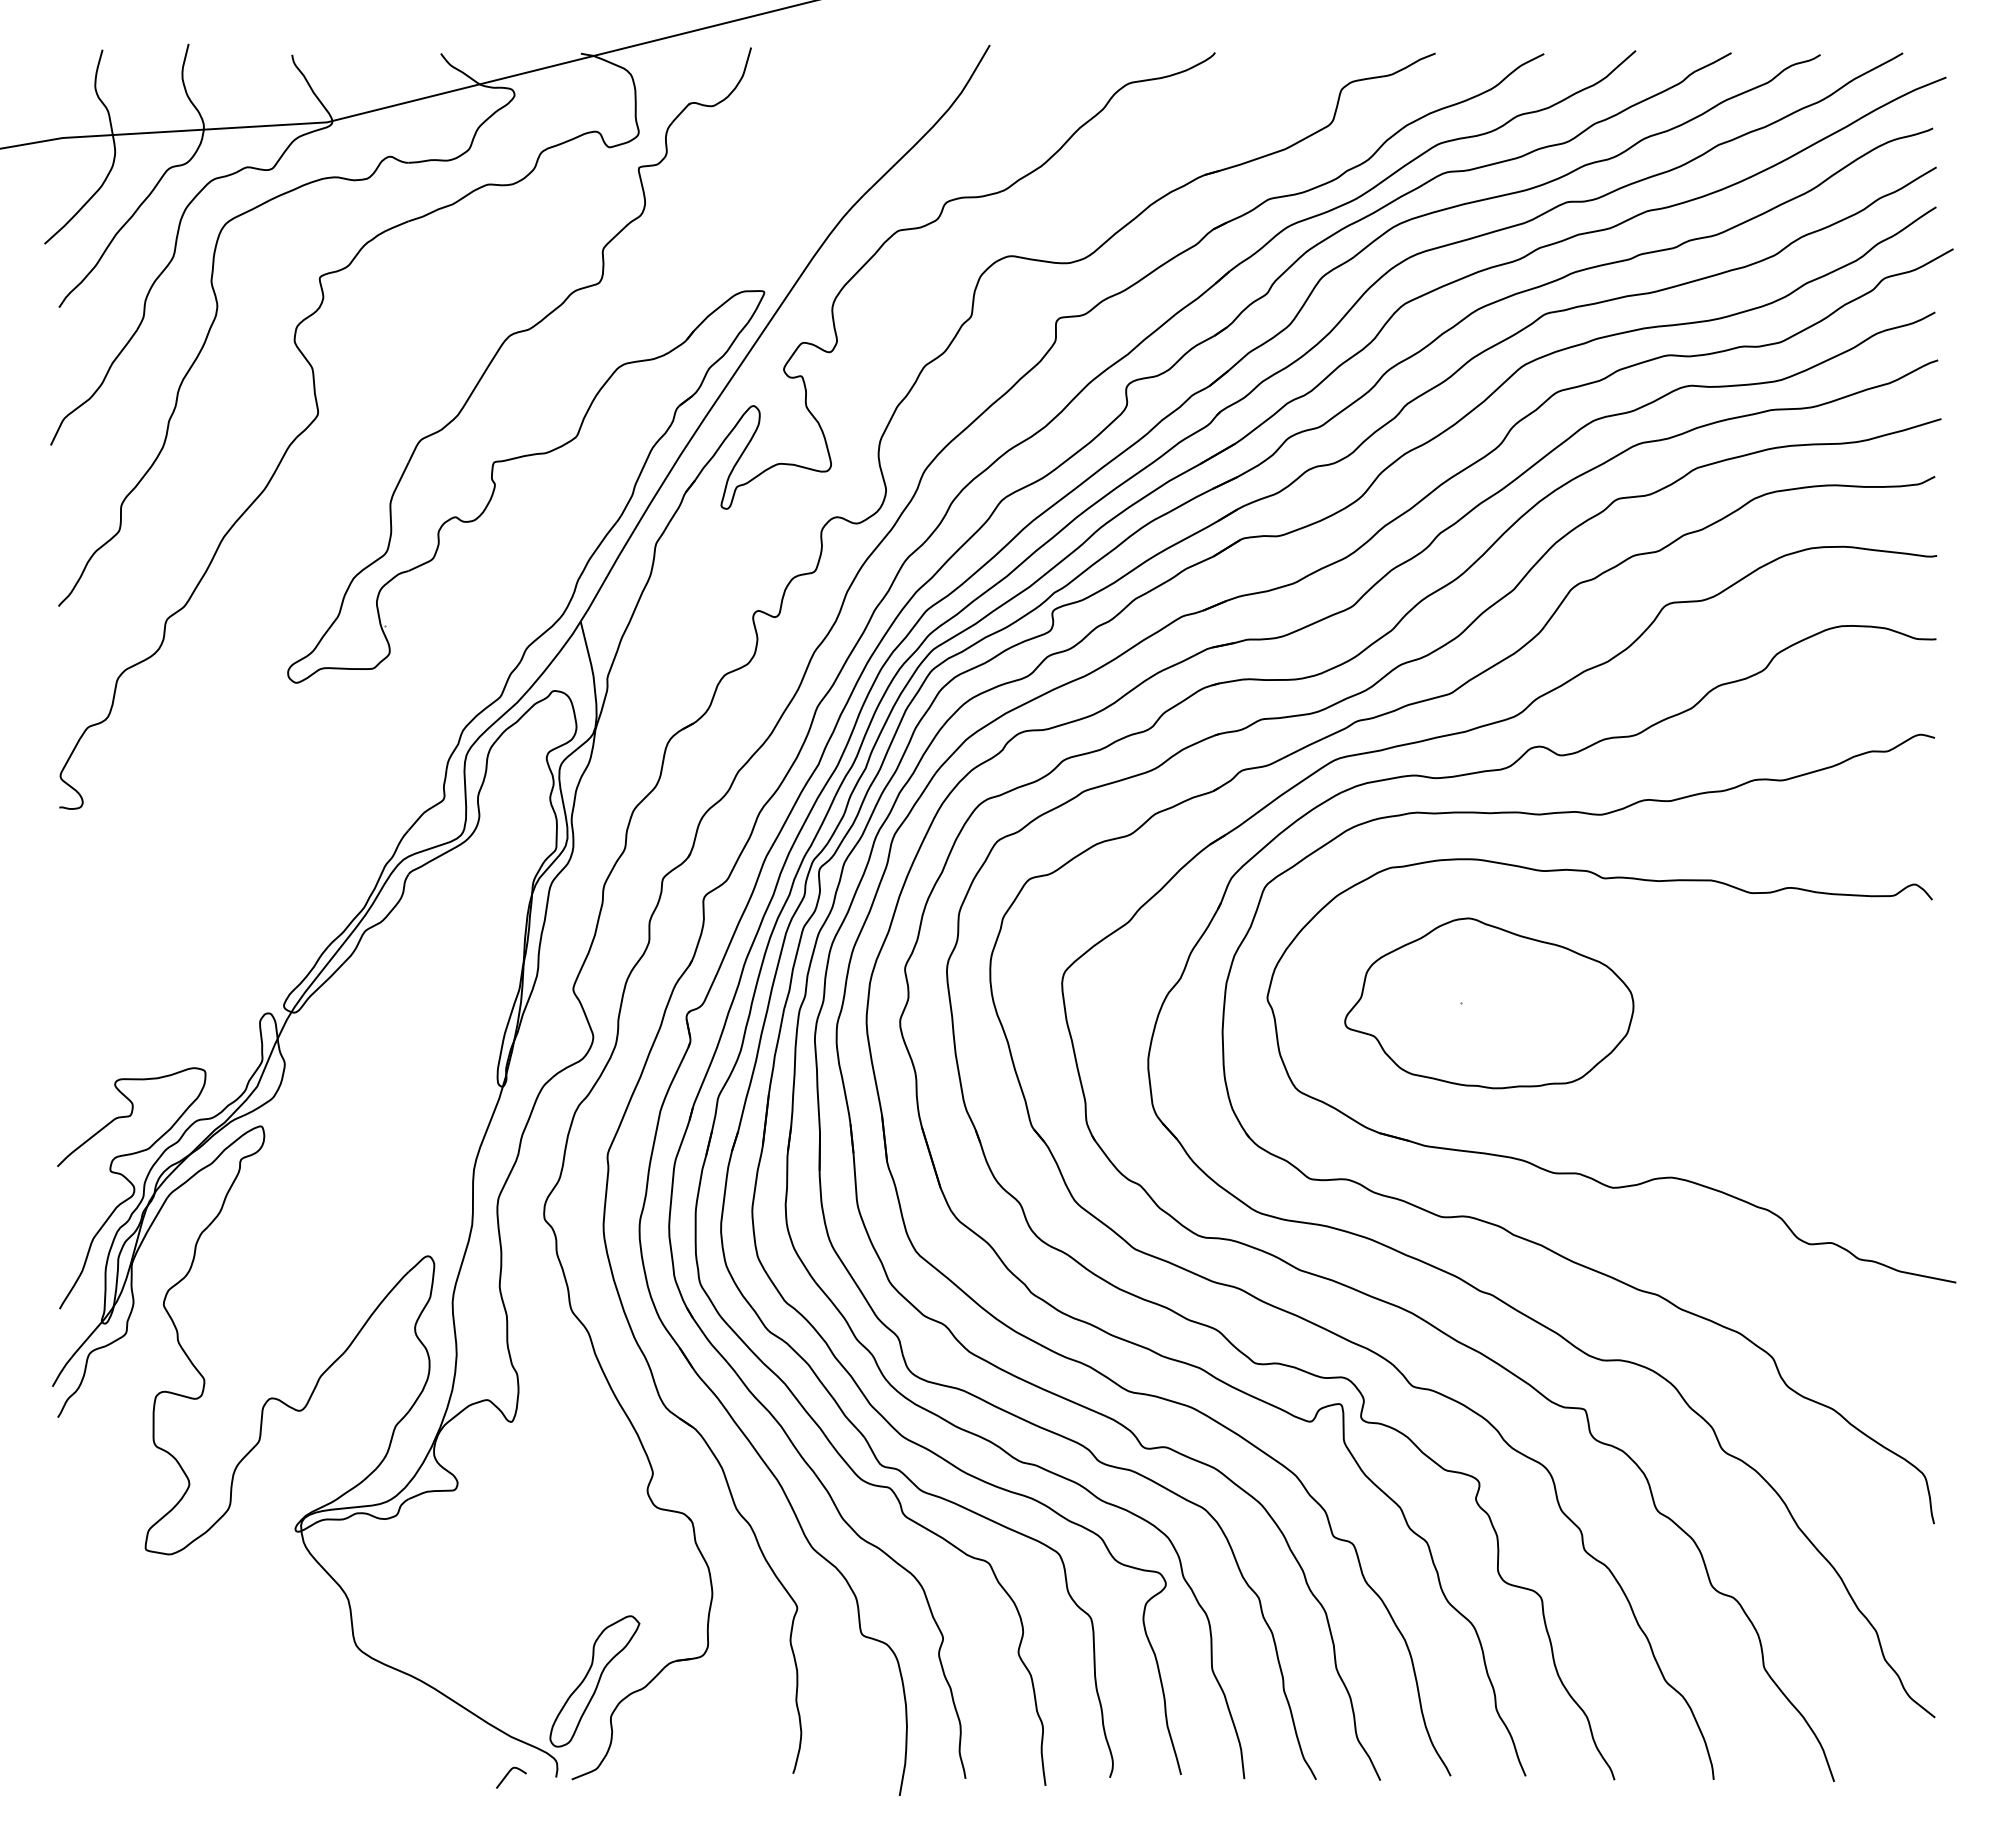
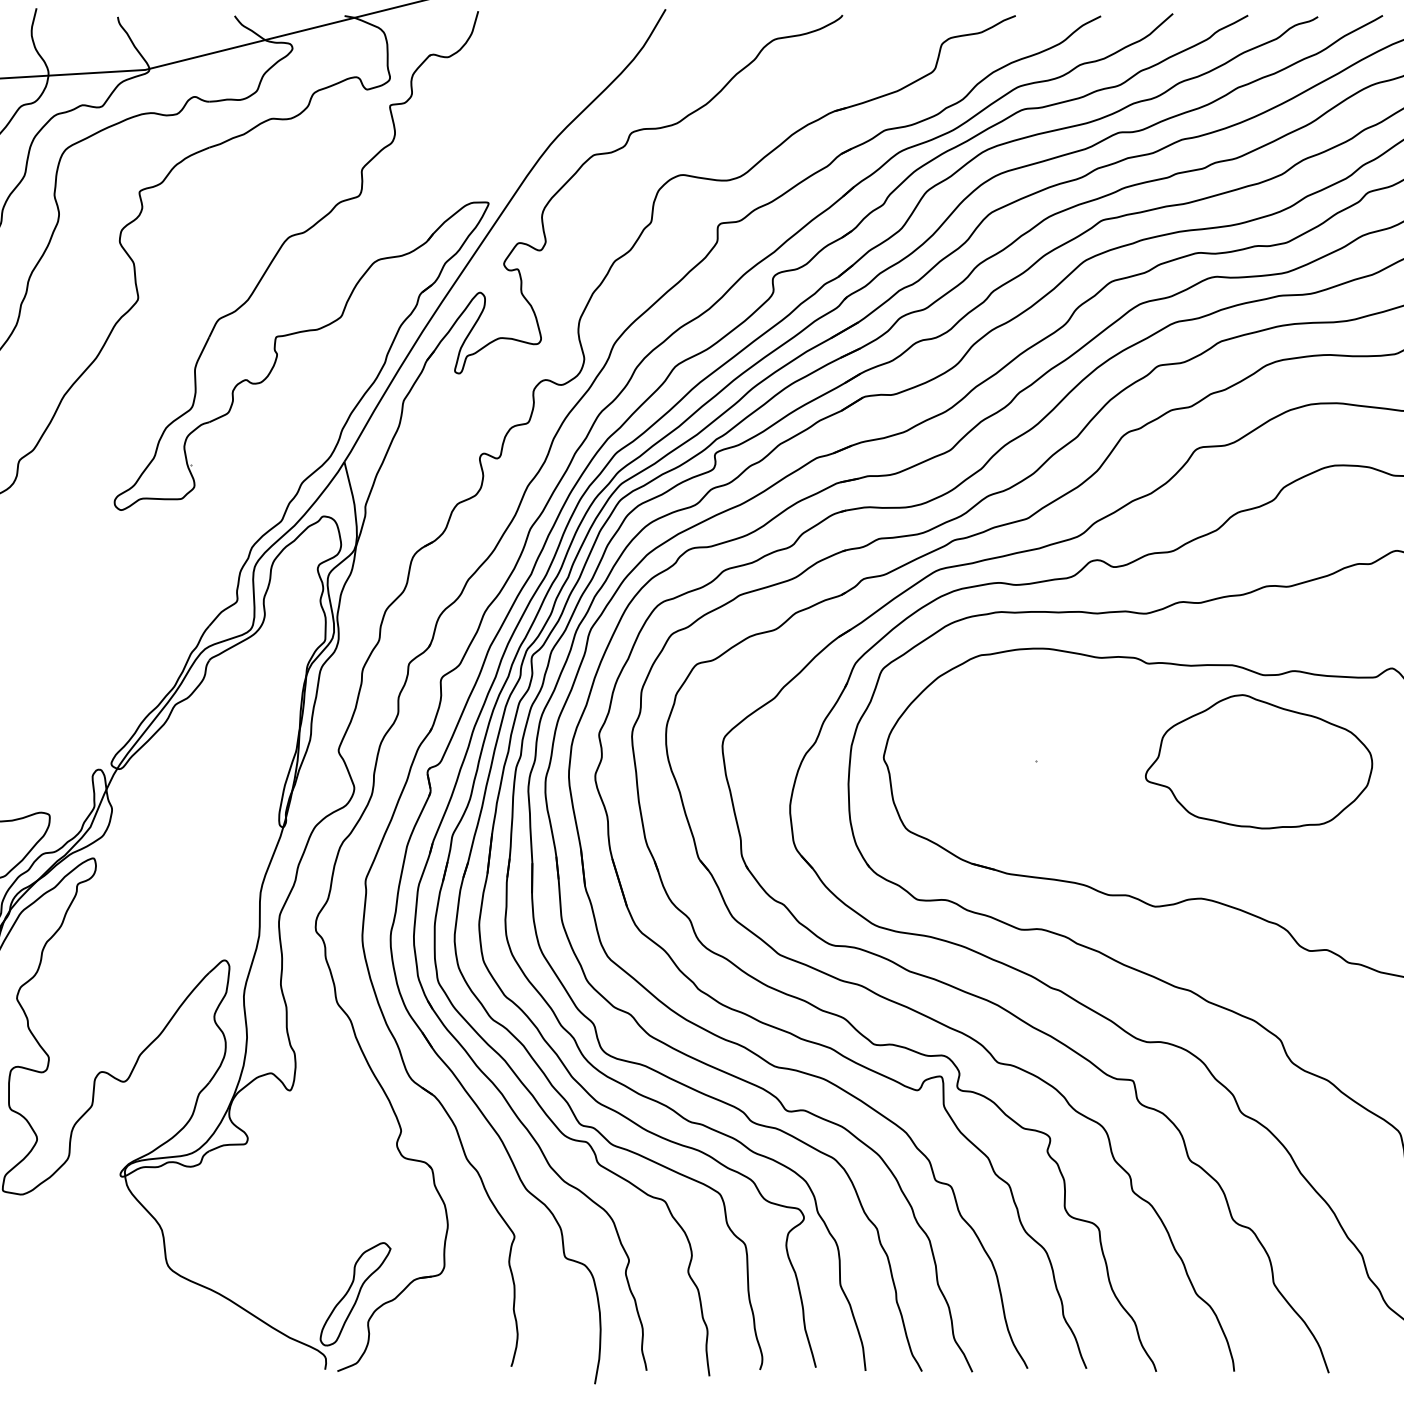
part: (1489, 1003) -> (1259, 761), moved
curve: (508, 1774) -> (287, 1367), removed

